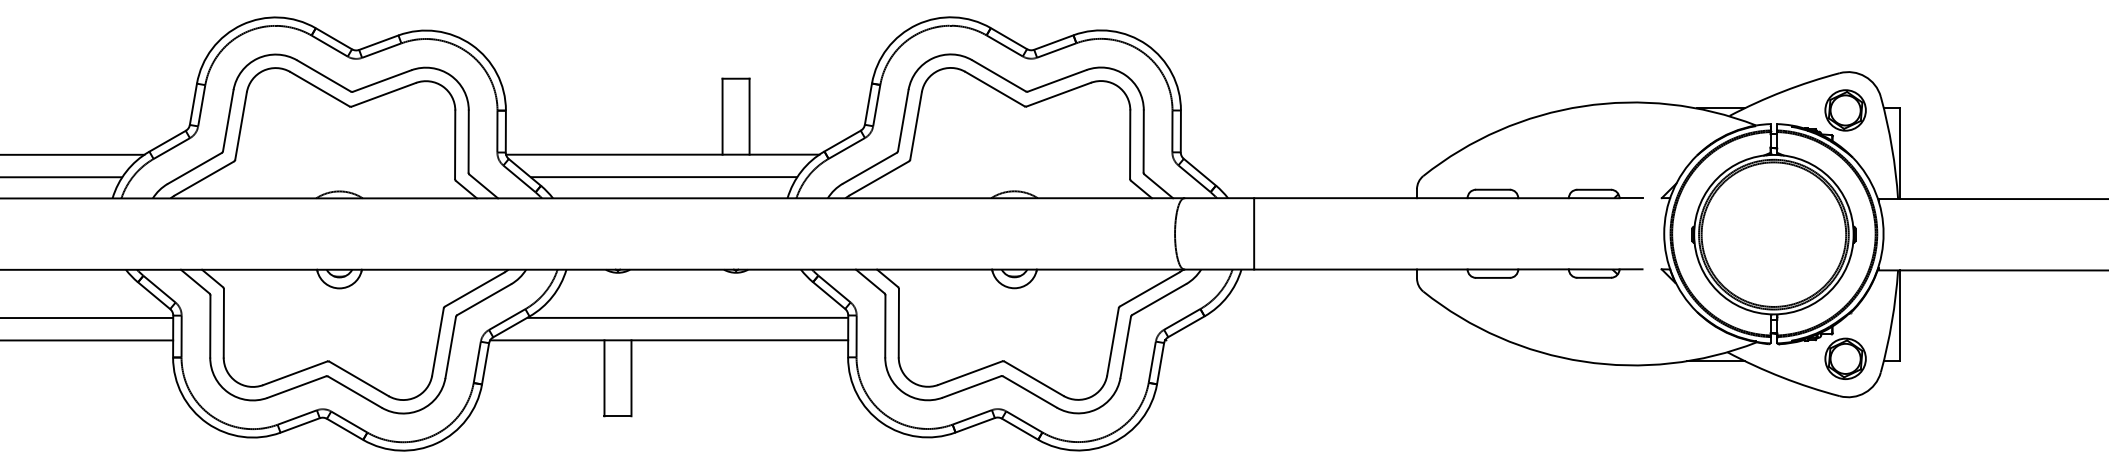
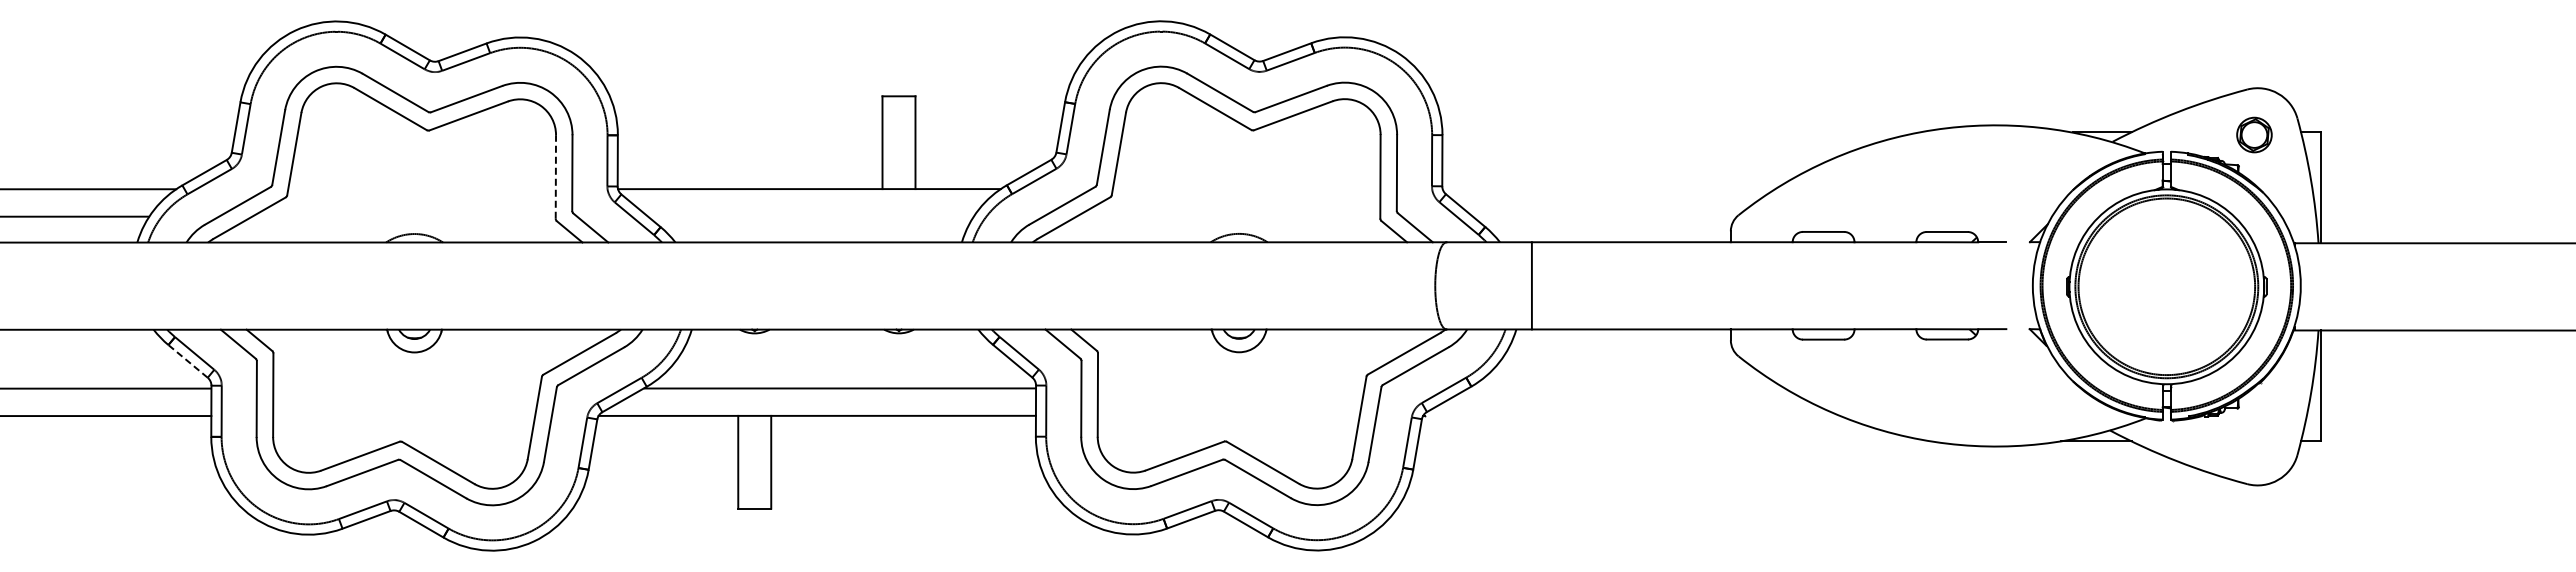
part: (1845, 109) -> (2254, 134), size x0.7
line: (454, 144) -> (555, 176), solid -> dashed
line: (663, 177) -> (810, 216), removed
line: (154, 295) -> (188, 361), solid -> dashed
part: (1845, 358) -> (2254, 438), removed

